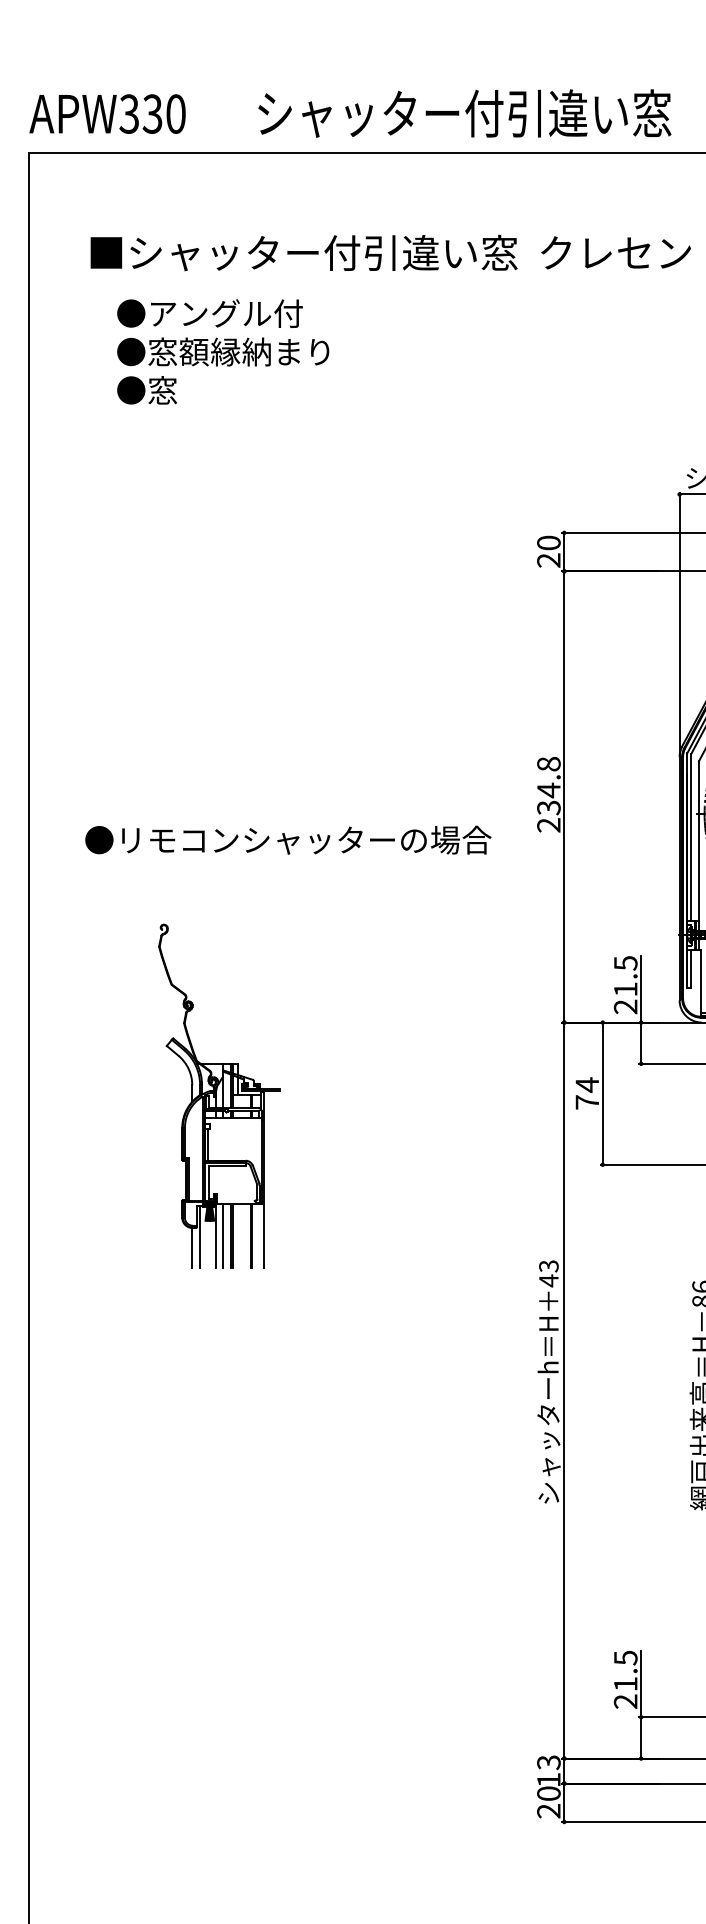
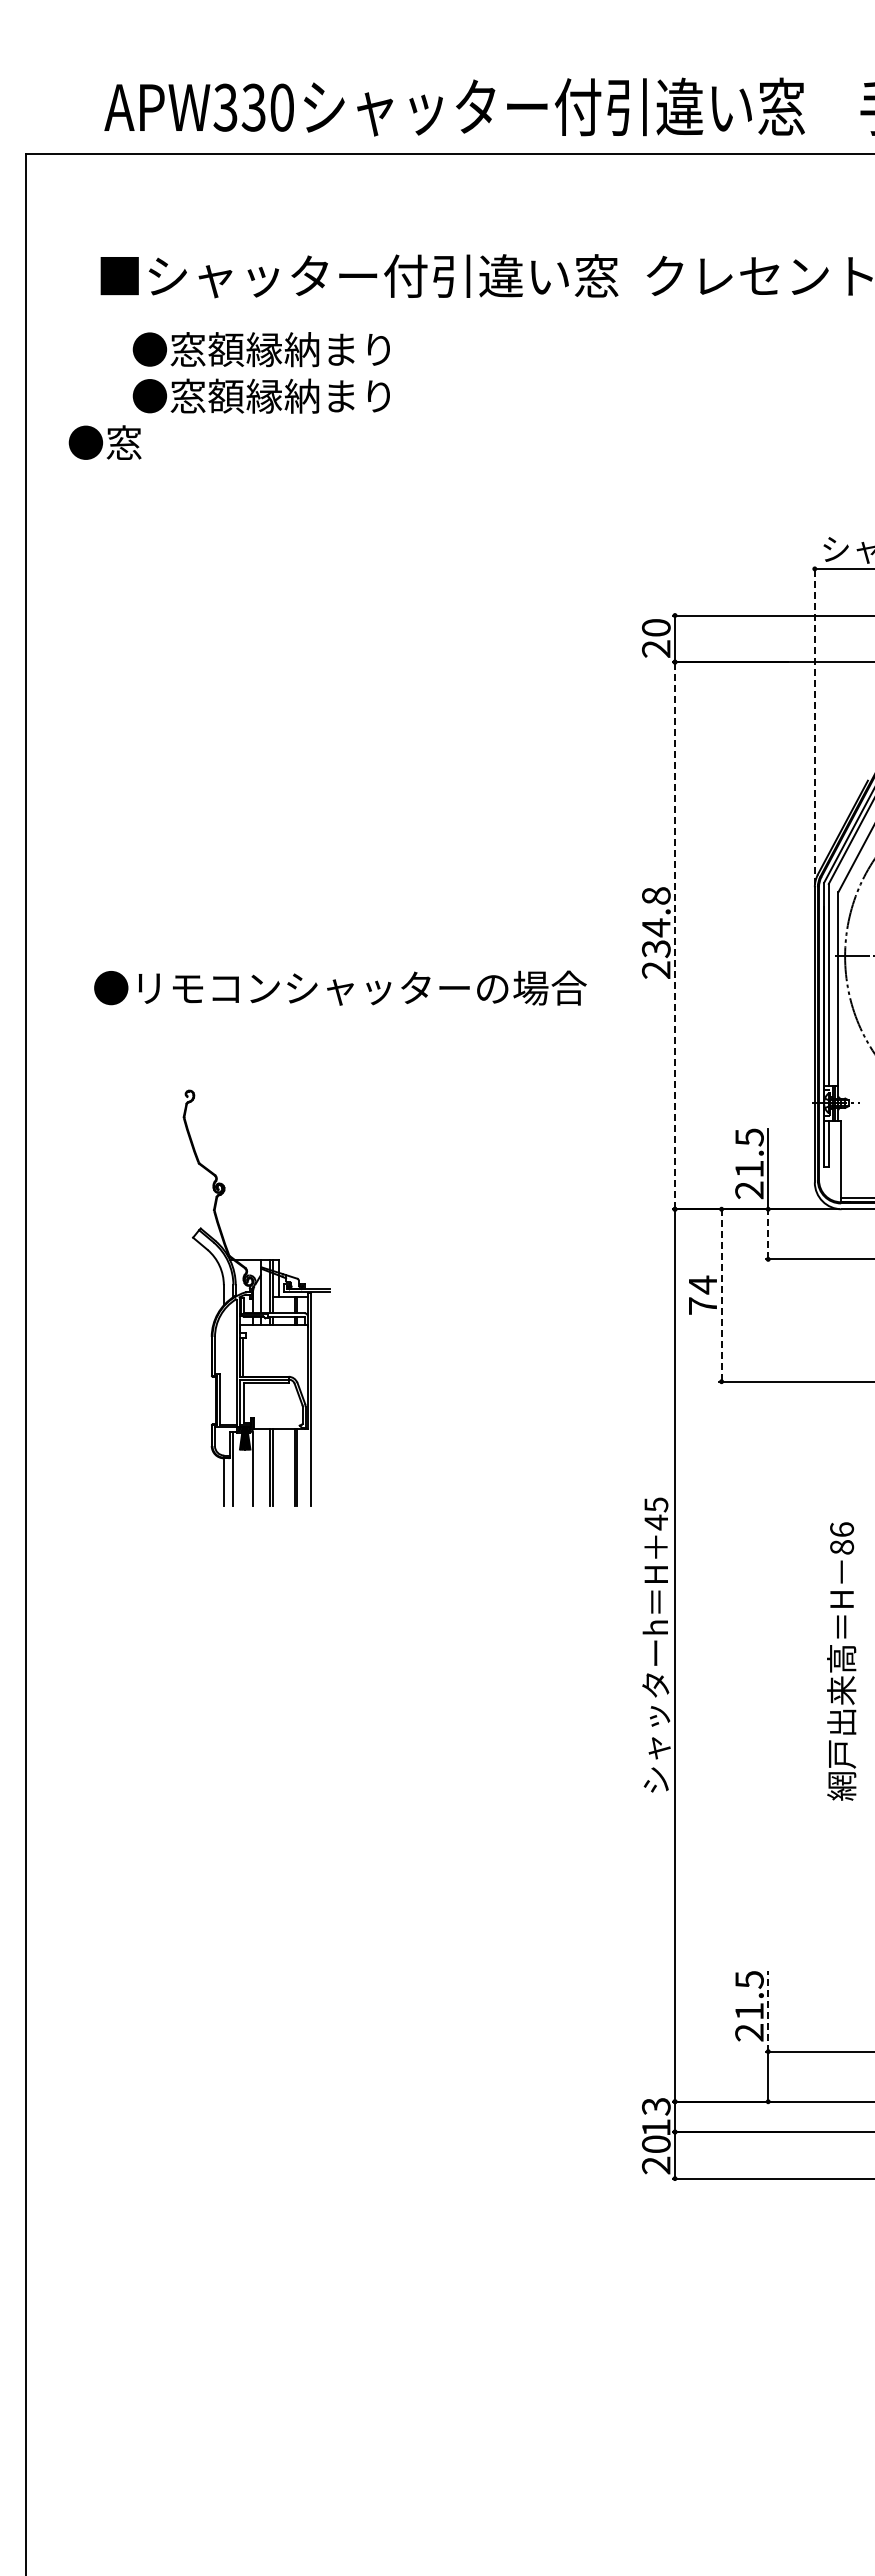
text: (107, 113) -> (198, 107), moved
text: (238, 313) -> (279, 349), ●アングル付 -> ●窓額縁納まり
text: (146, 390) -> (104, 442), moved
line: (679, 623) -> (814, 725), solid -> dashed
line: (564, 796) -> (675, 935), solid -> dashed
line: (641, 1042) -> (768, 1233), solid -> dashed
line: (602, 1093) -> (721, 1295), solid -> dashed
line: (222, 1235) -> (260, 1467), removed
text: (548, 1266) -> (655, 1504), 43 -> 45
line: (641, 1683) -> (768, 2010), solid -> dashed

